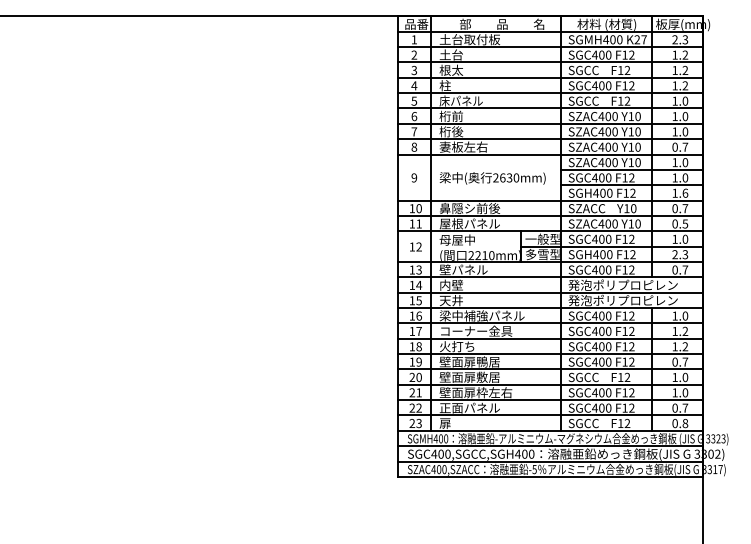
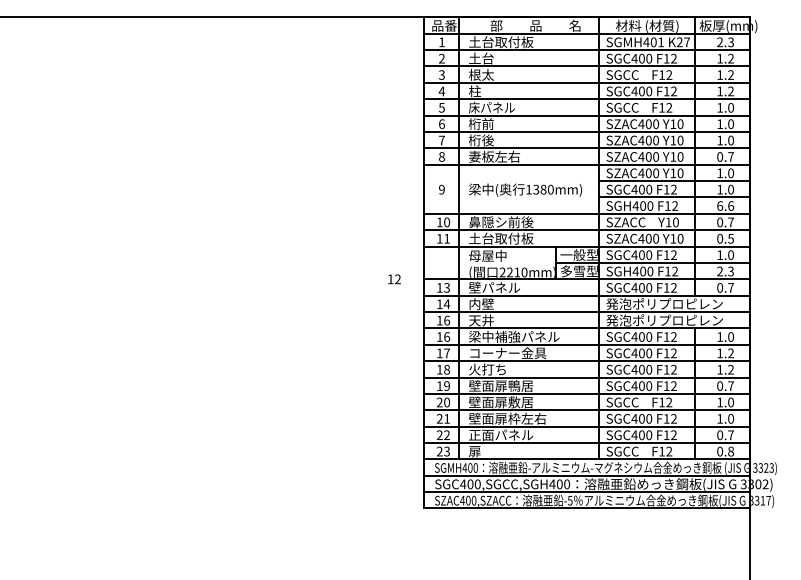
text: (619, 39) -> (660, 42), SGMH400 -> SGMH401
text: (502, 177) -> (535, 189), 2630mm) -> 1380mm)
text: (674, 192) -> (719, 205), 1.6 -> 6.6
text: (470, 223) -> (501, 238), 屋根パネル -> 土台取付板
text: (415, 246) -> (394, 278), moved
text: (418, 300) -> (446, 320), 15 -> 16

